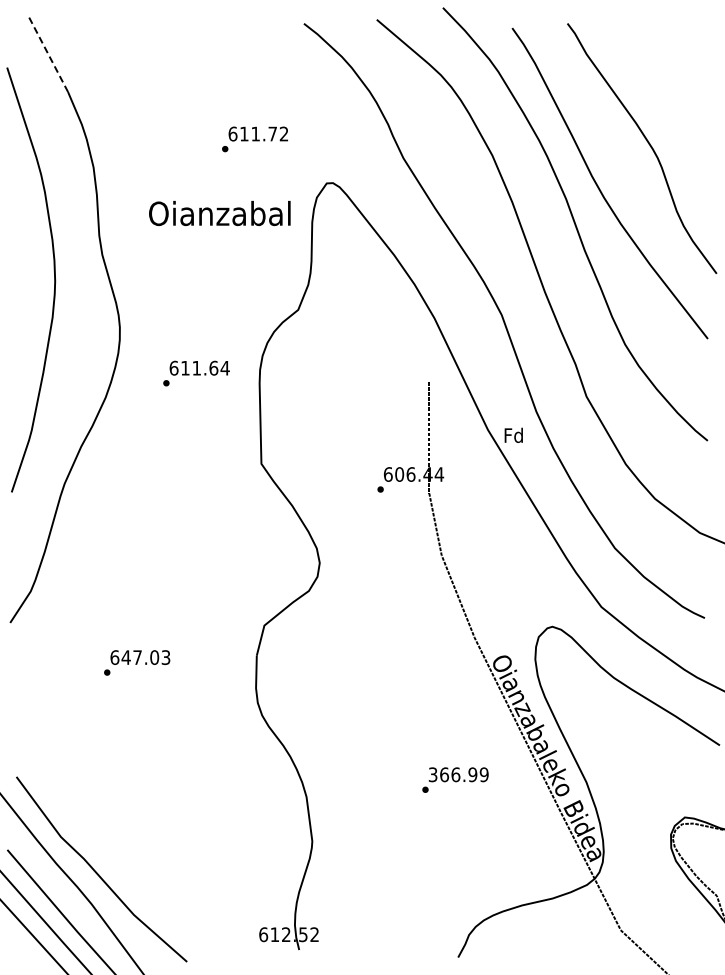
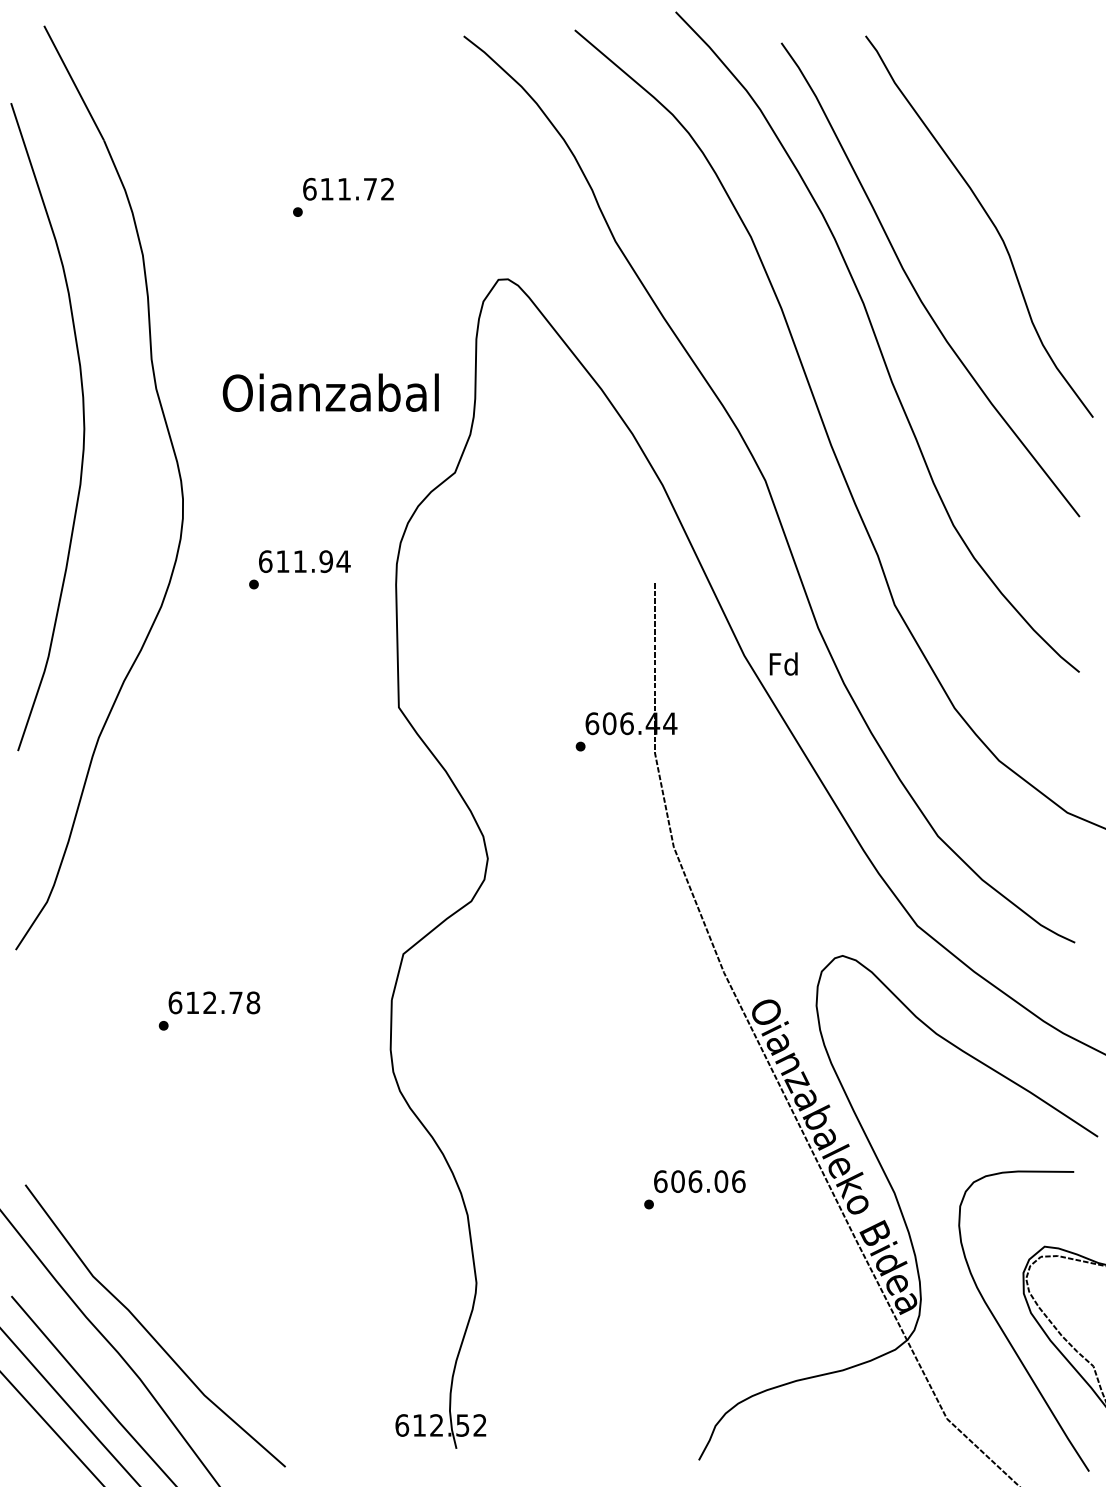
line: (48, 54) -> (74, 83), dashed -> solid
text: (254, 139) -> (342, 197), moved
text: (219, 213) -> (330, 392), moved
text: (213, 367) -> (325, 560), 611.64 -> 611.94
text: (145, 657) -> (222, 1002), 647.03 -> 612.78
text: (458, 774) -> (699, 1181), 366.99 -> 606.06
curve: (660, 875) -> (1007, 1335), added

